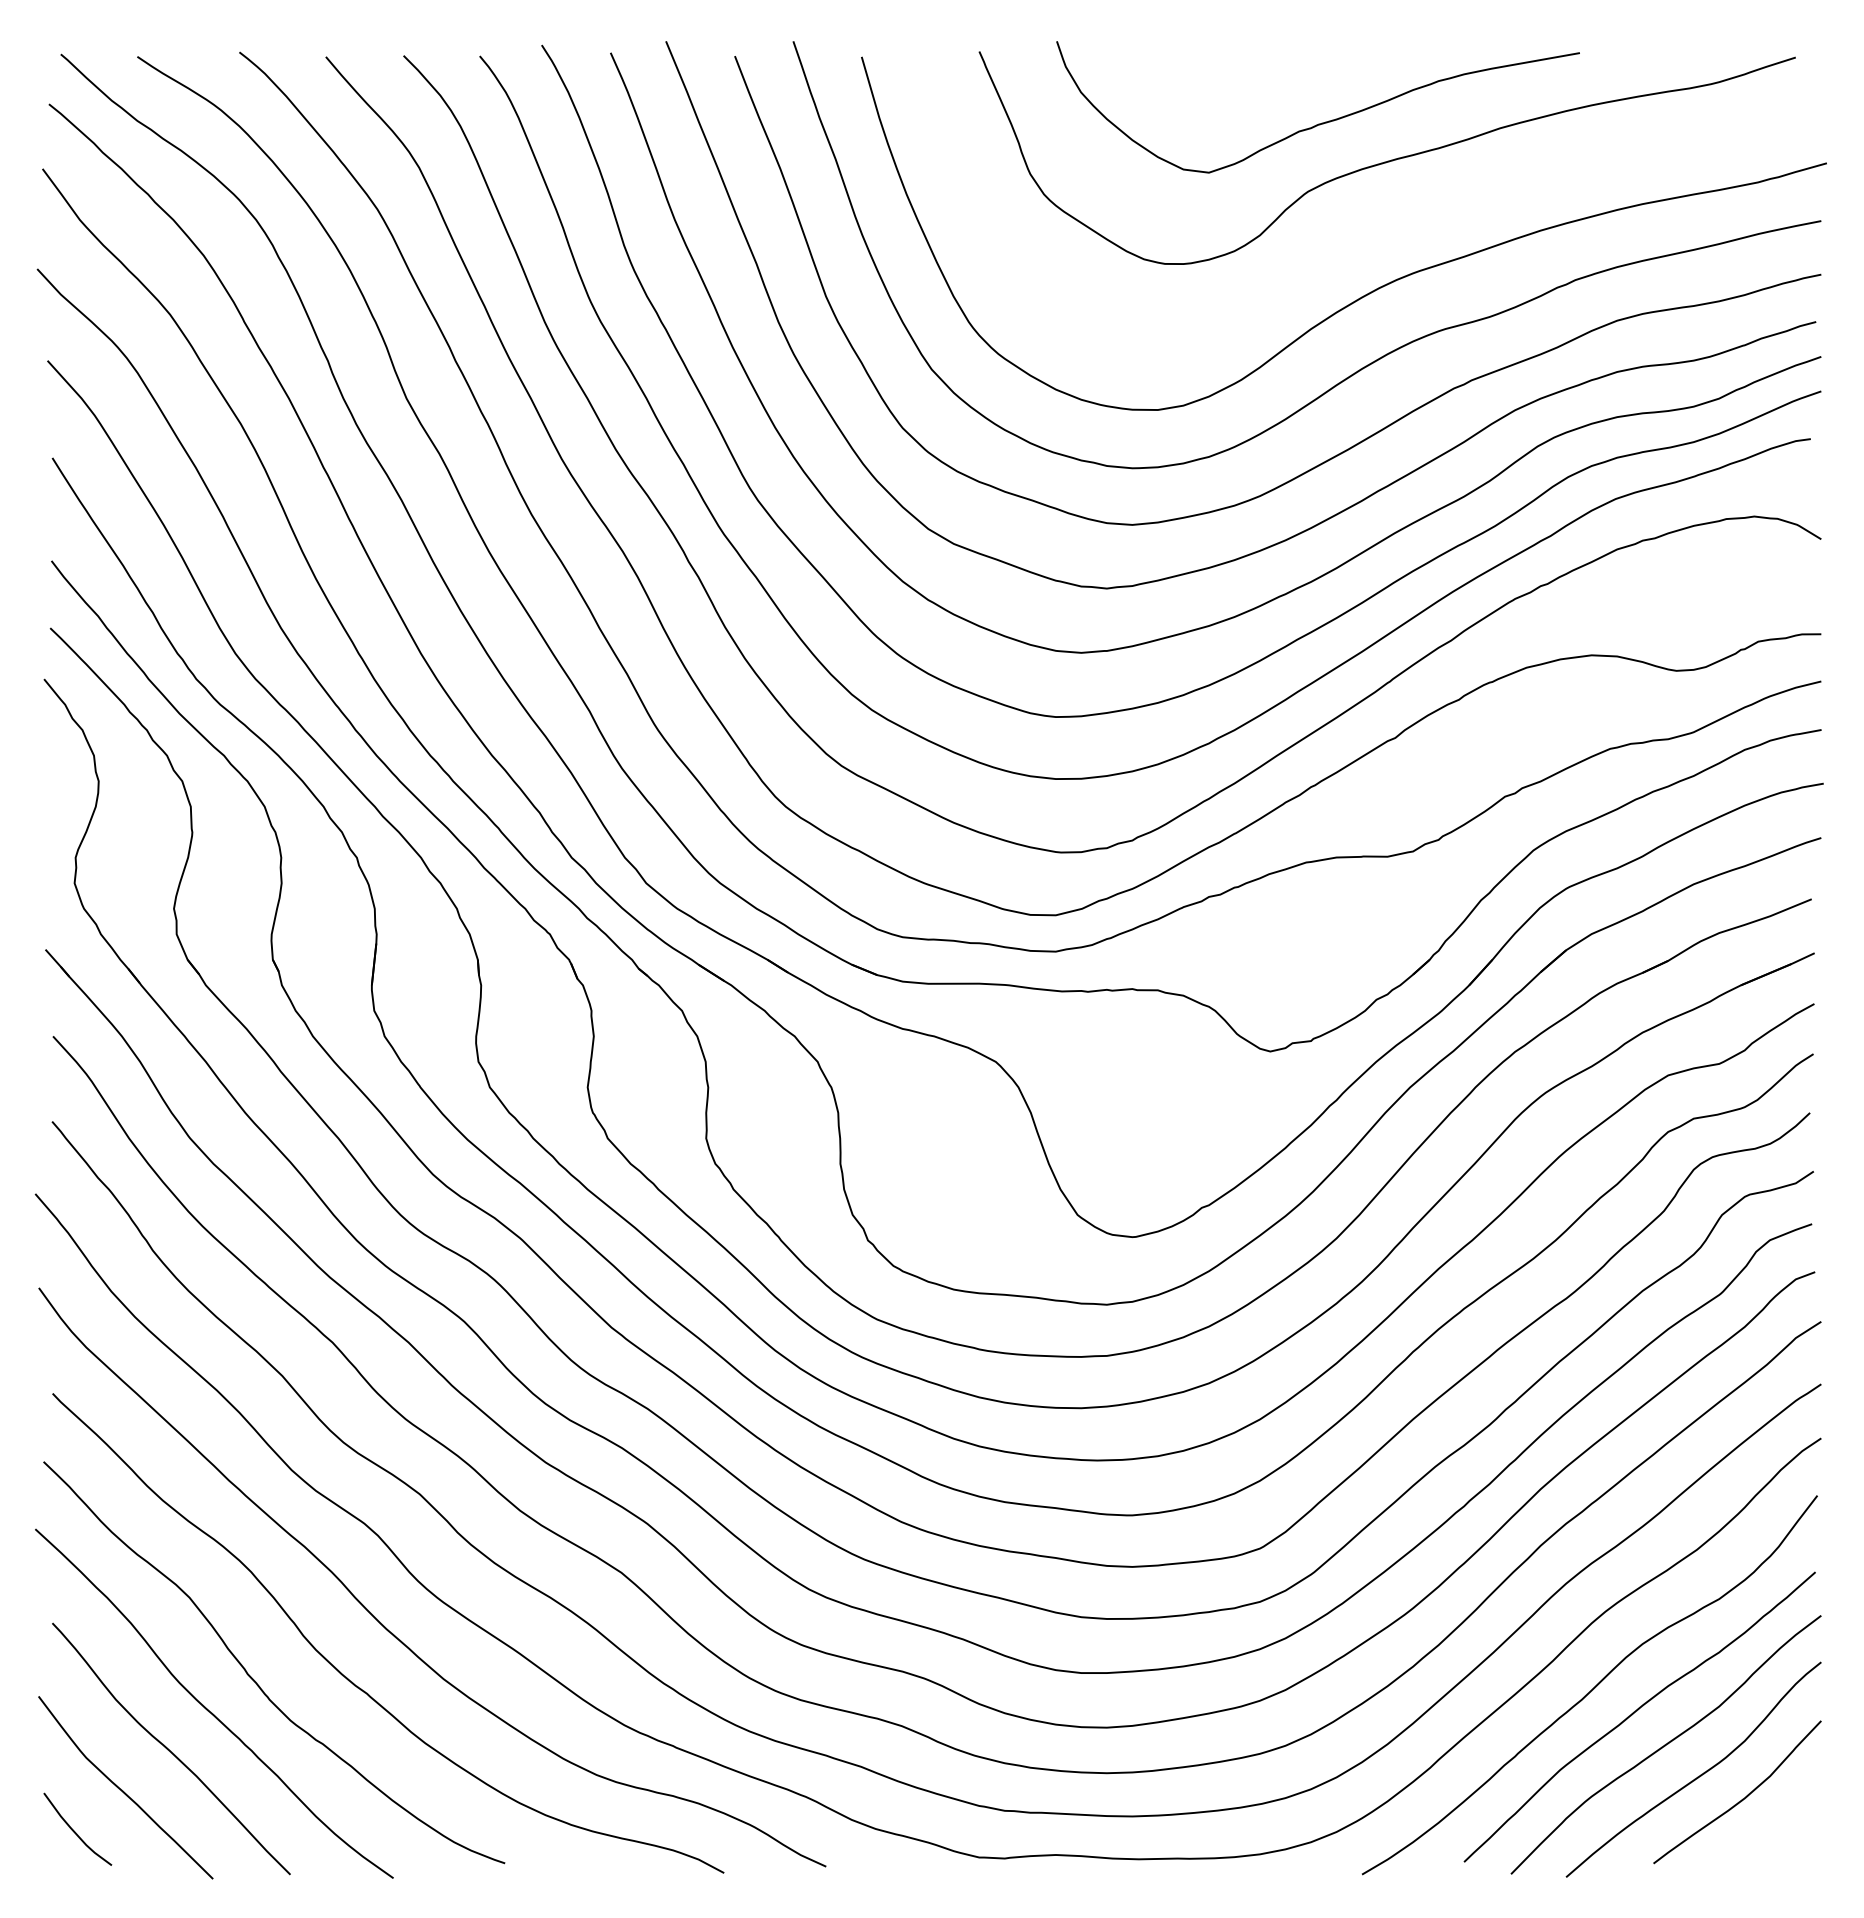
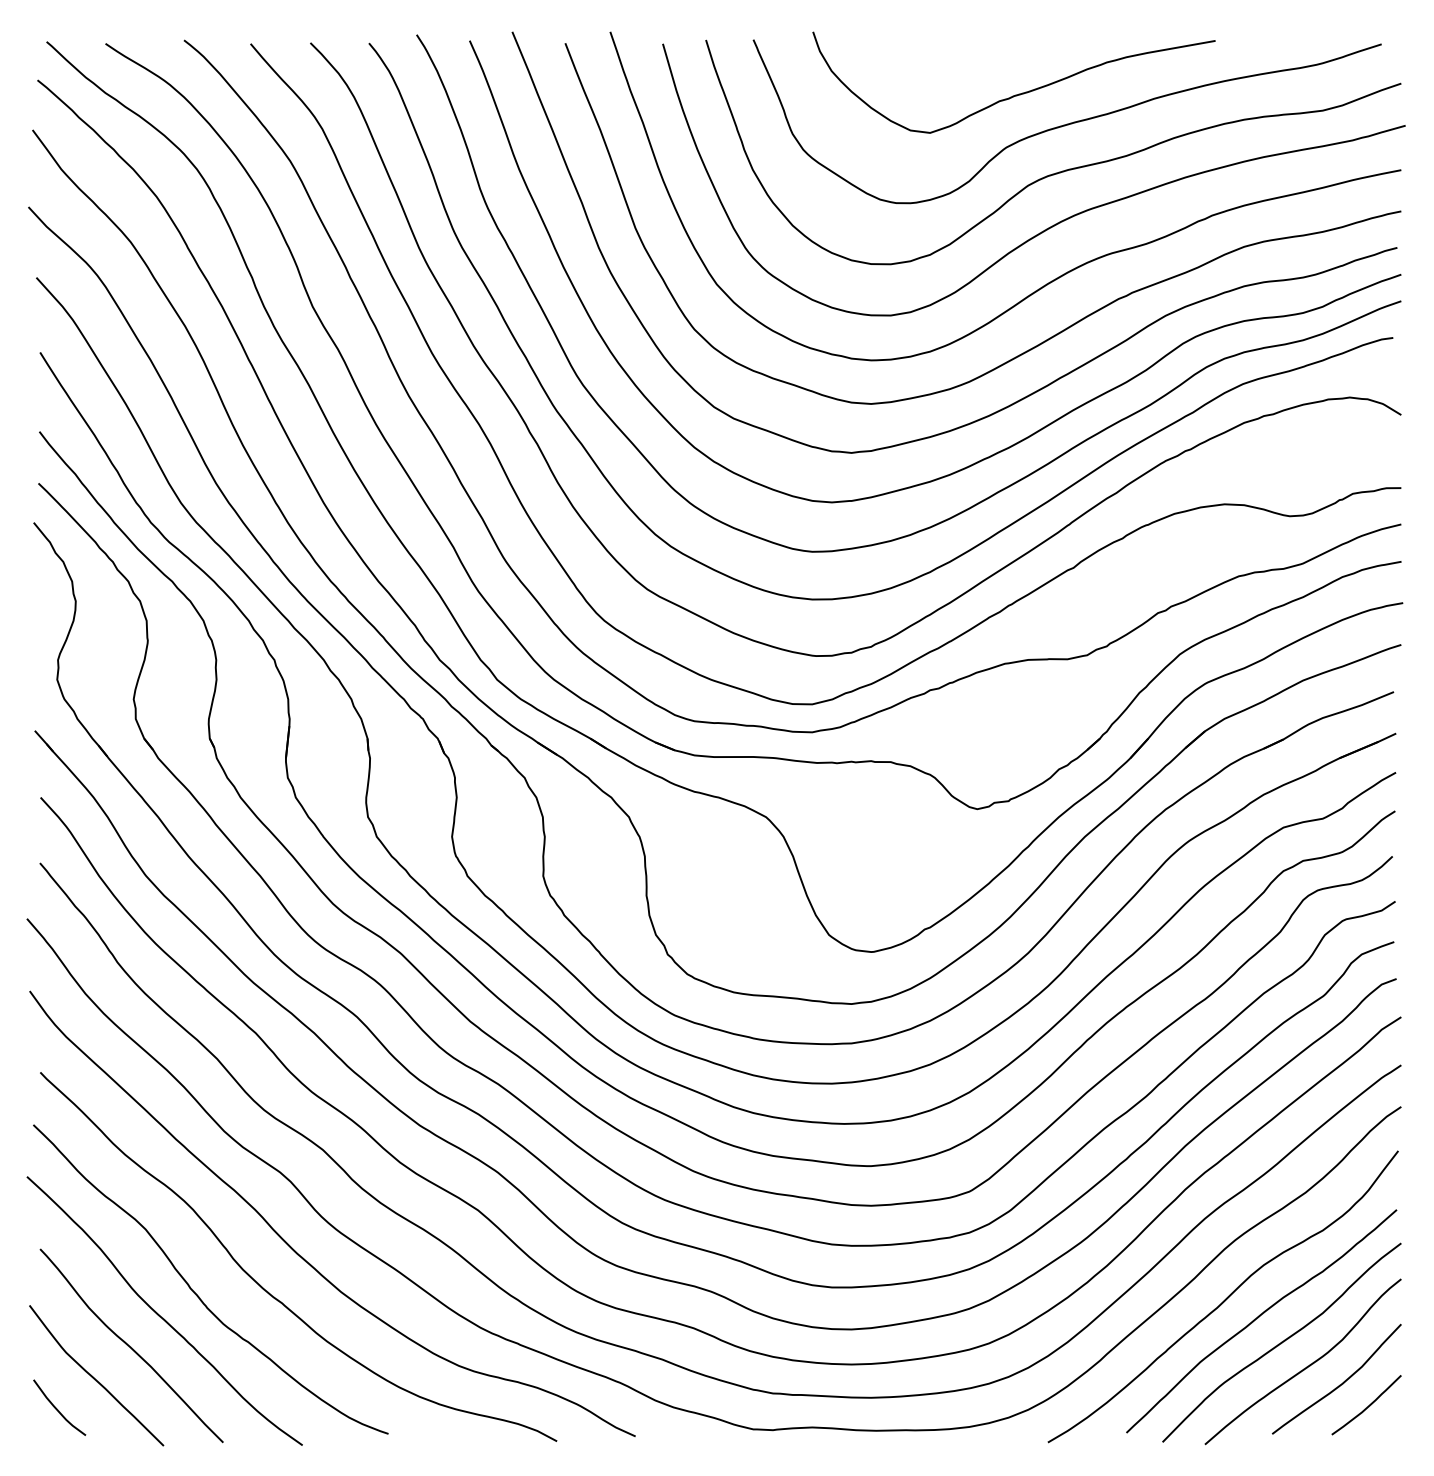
curve: (1378, 222) -> (1060, 171), added
curve: (1777, 1827) -> (1367, 1406), added

